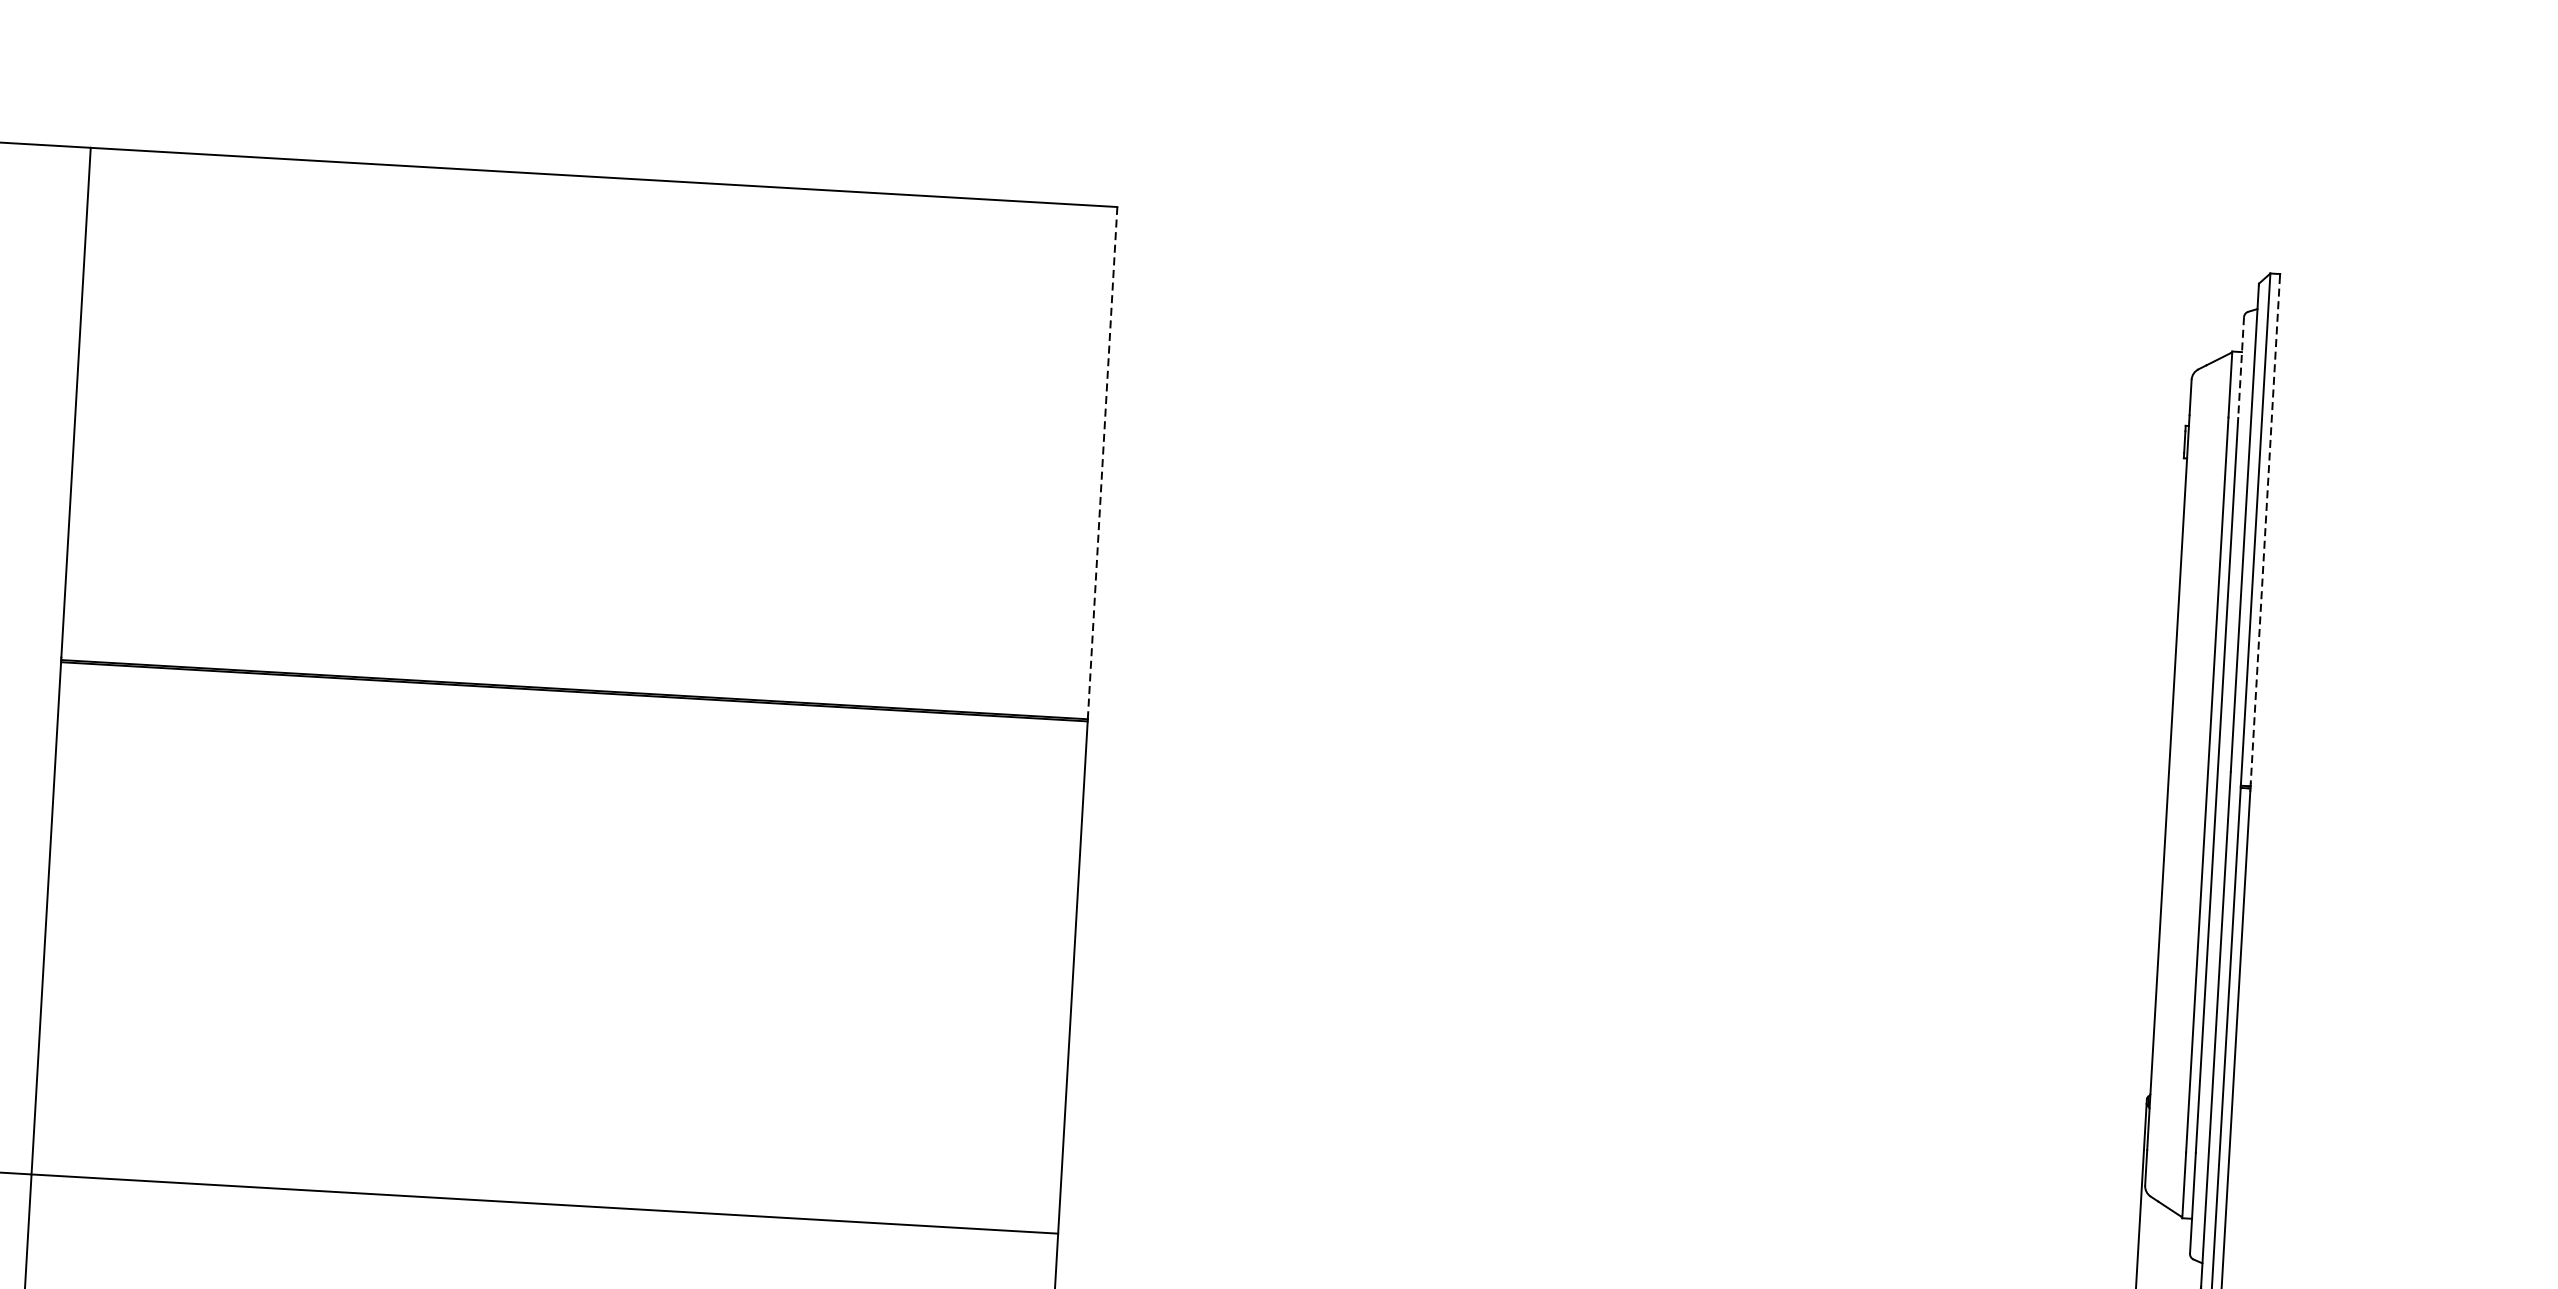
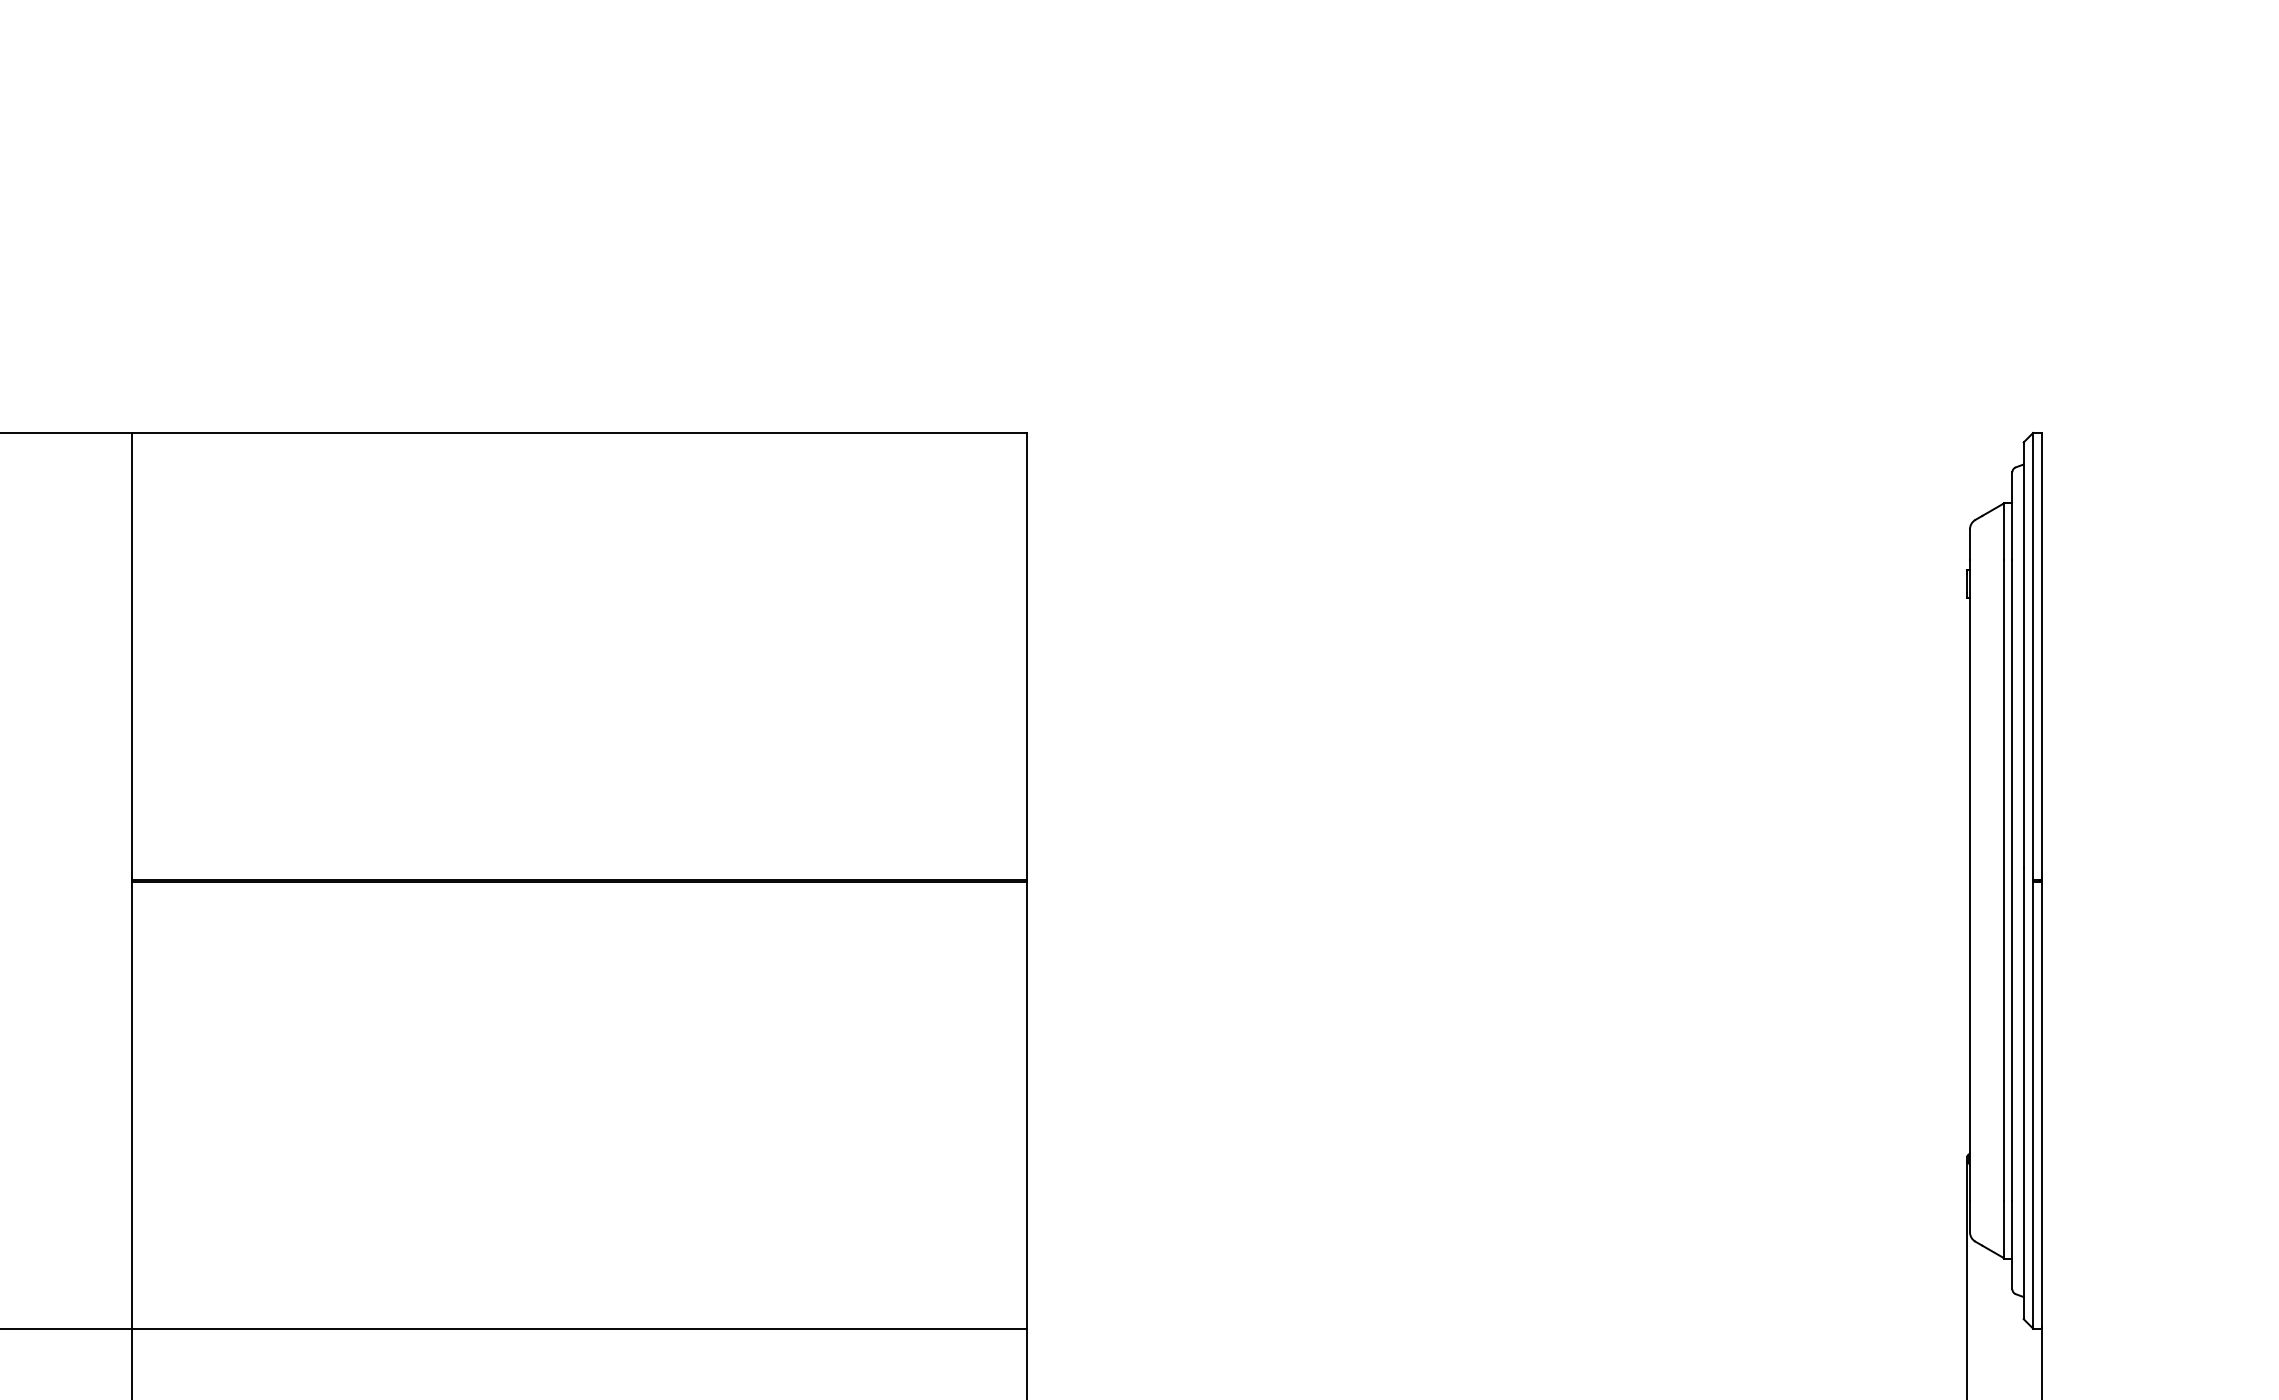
line: (2241, 367) -> (2012, 516), dashed -> solid
line: (1103, 462) -> (1027, 655), dashed -> solid
line: (2265, 530) -> (2041, 656), dashed -> solid

